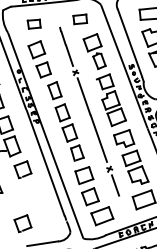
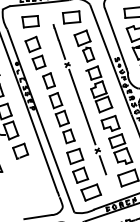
part: (80, 19) -> (71, 17), size x1.43
part: (34, 23) -> (30, 21), size x1.43
part: (22, 222) -> (20, 198), removed

